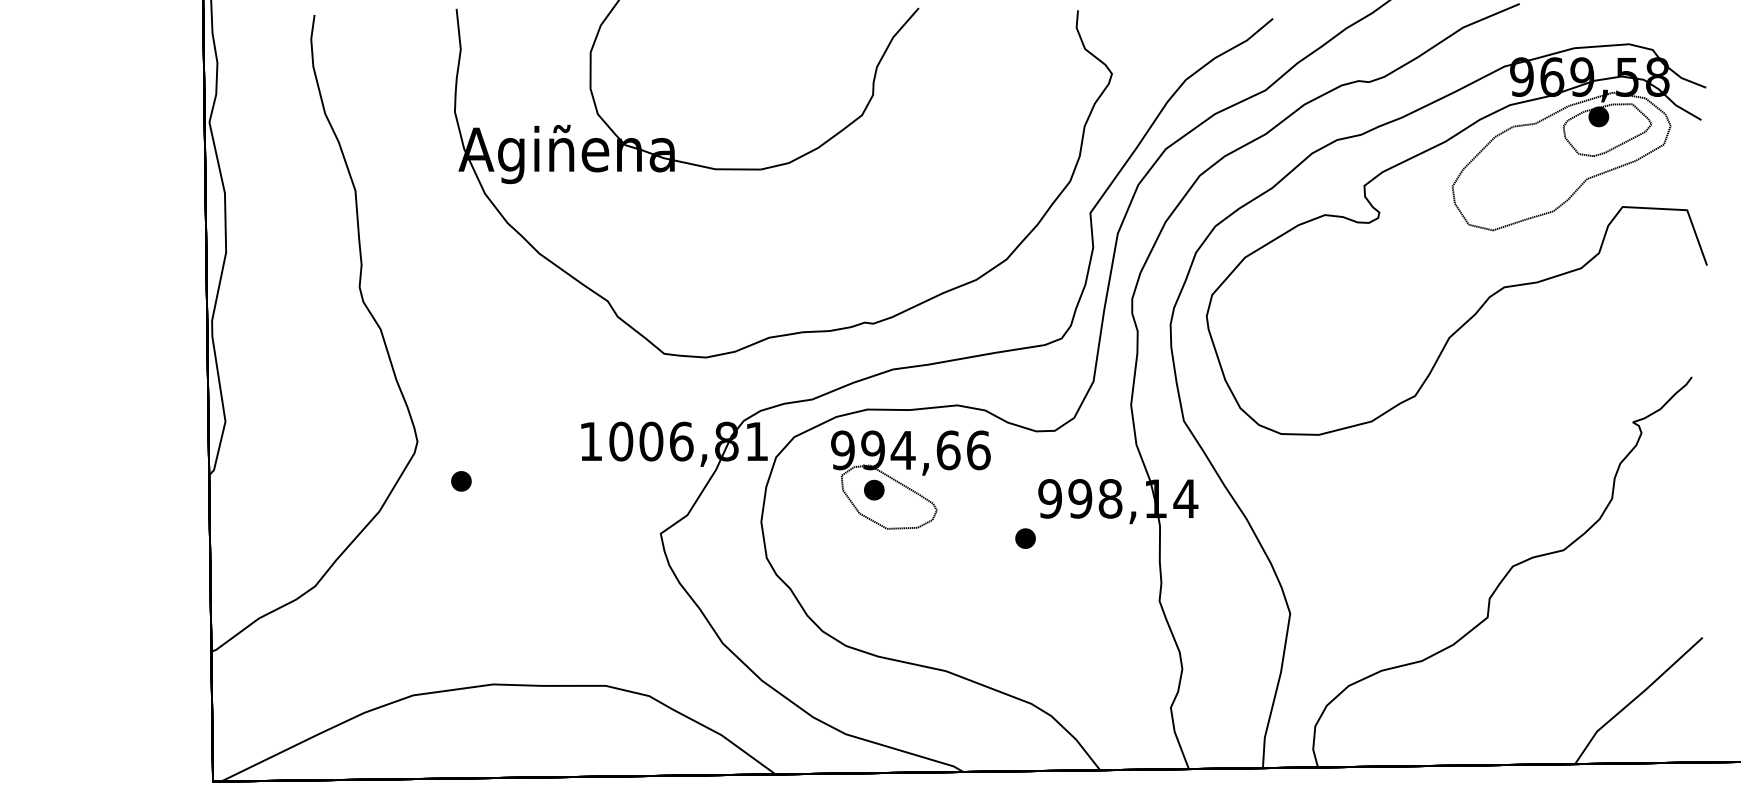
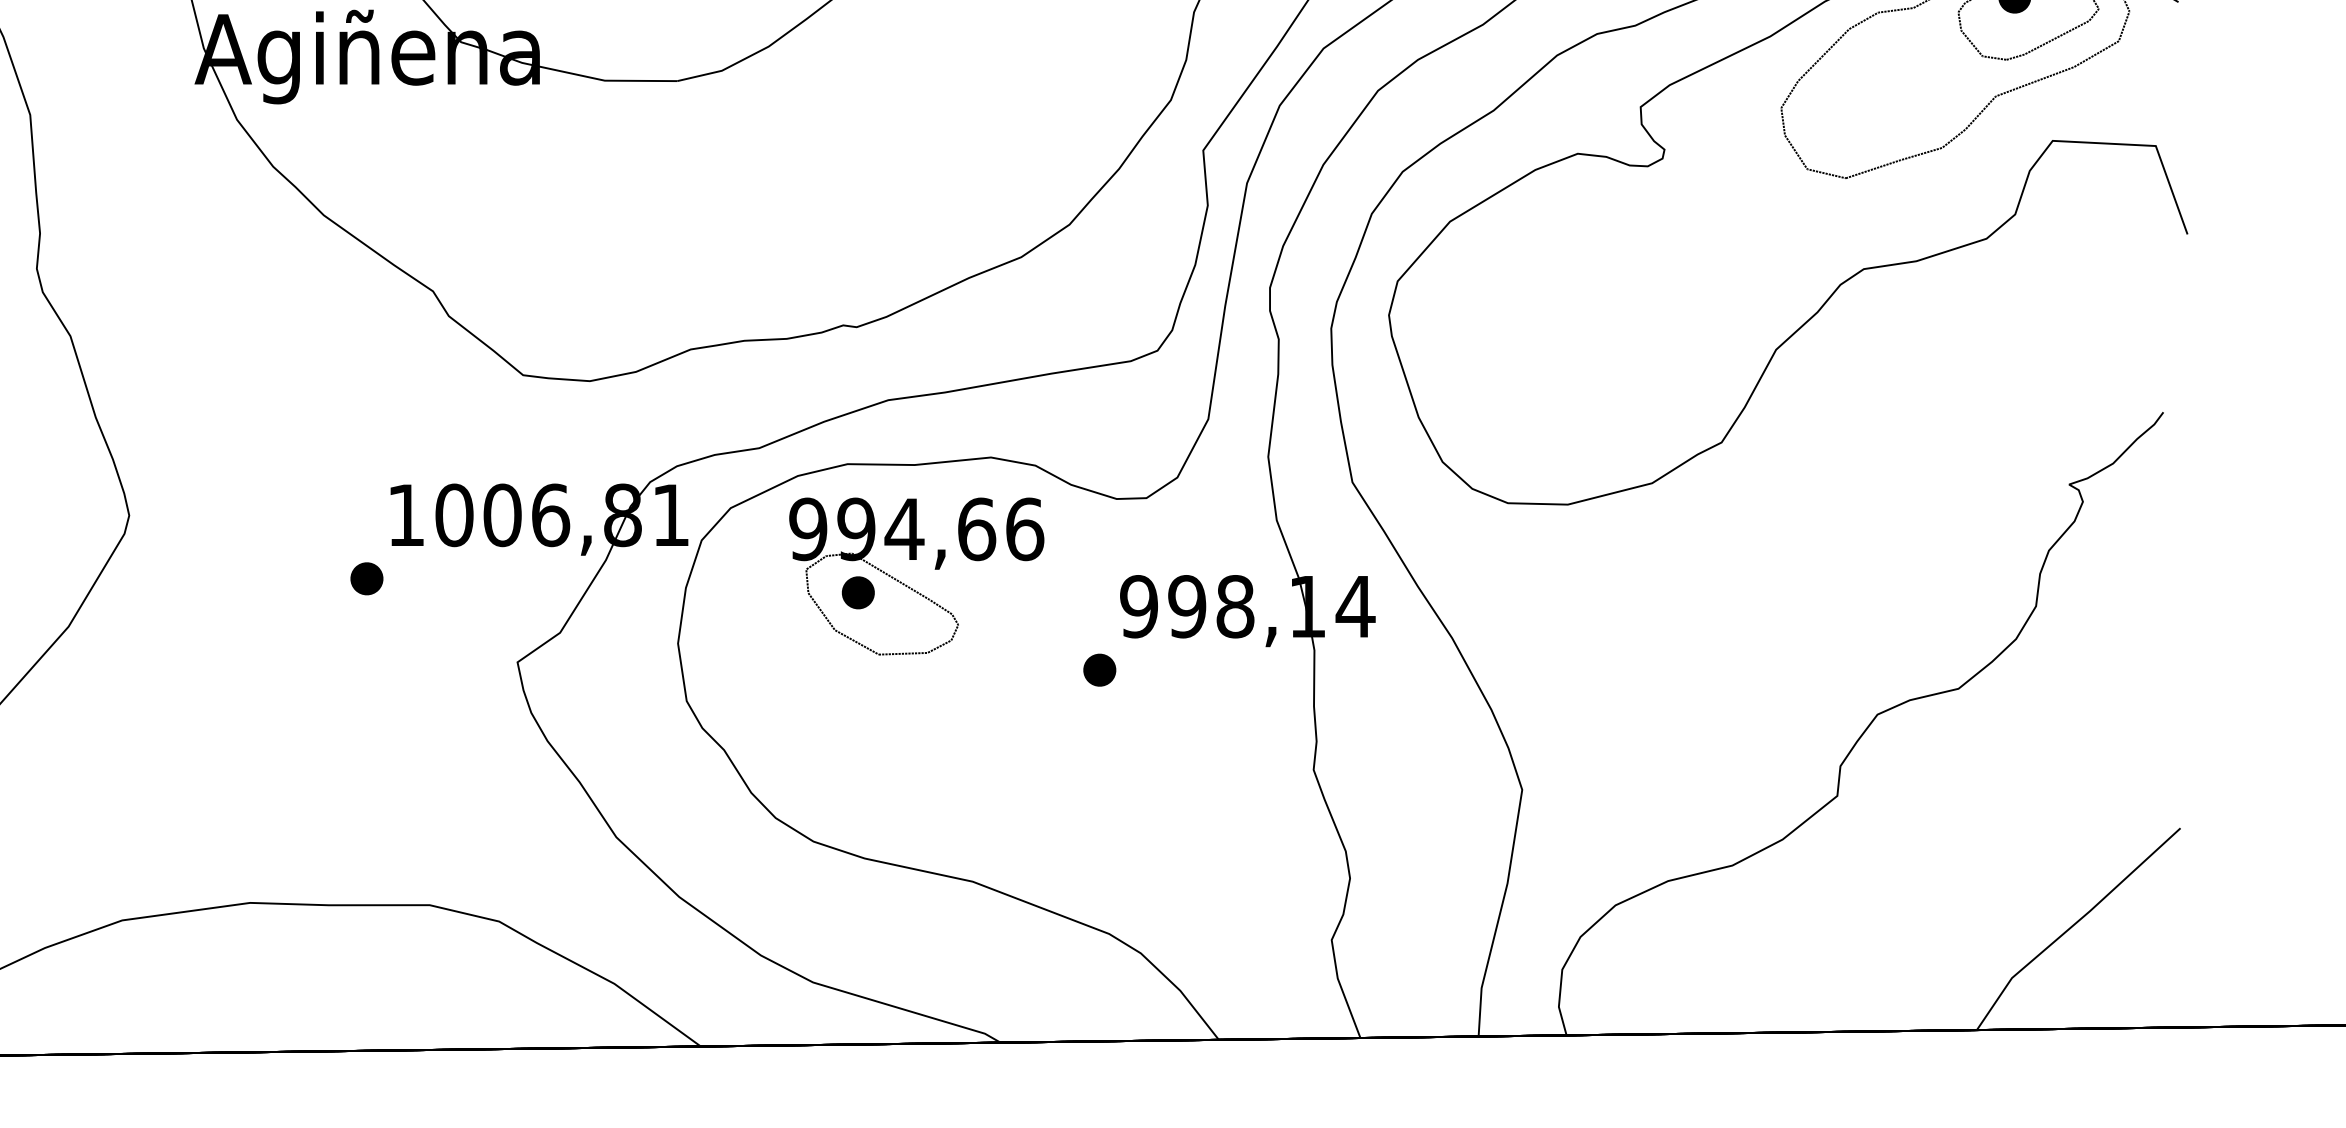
part: (461, 481) -> (367, 579), moved

